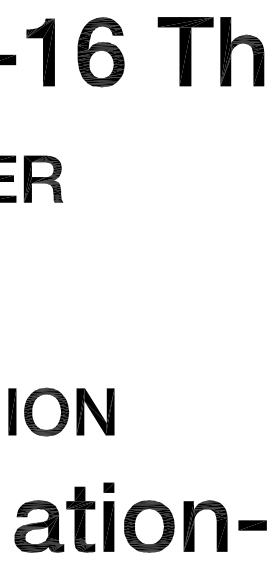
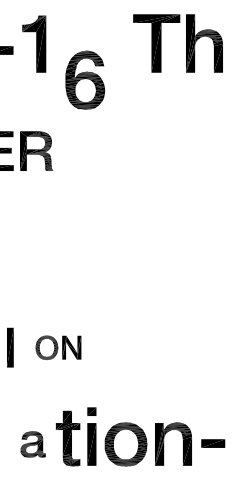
part: (100, 52) -> (84, 80), moved
part: (69, 411) -> (58, 347), size x0.6
part: (39, 526) -> (33, 444), size x0.6

